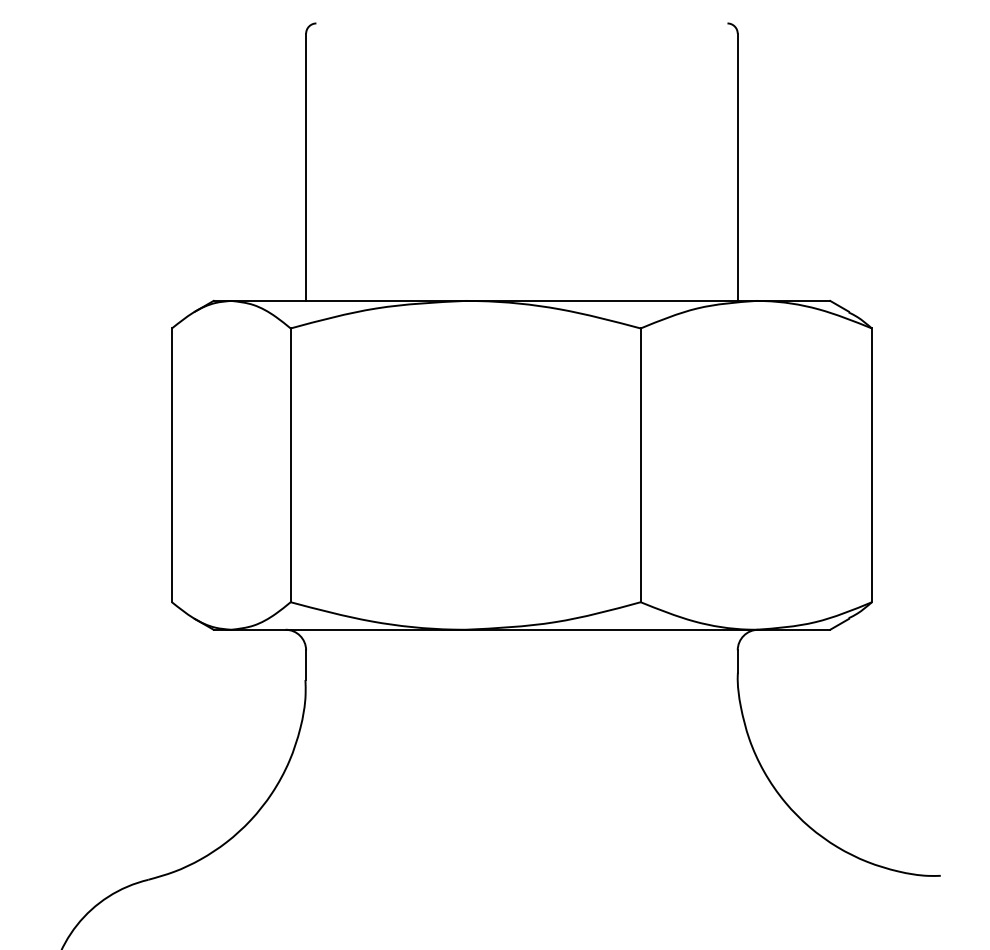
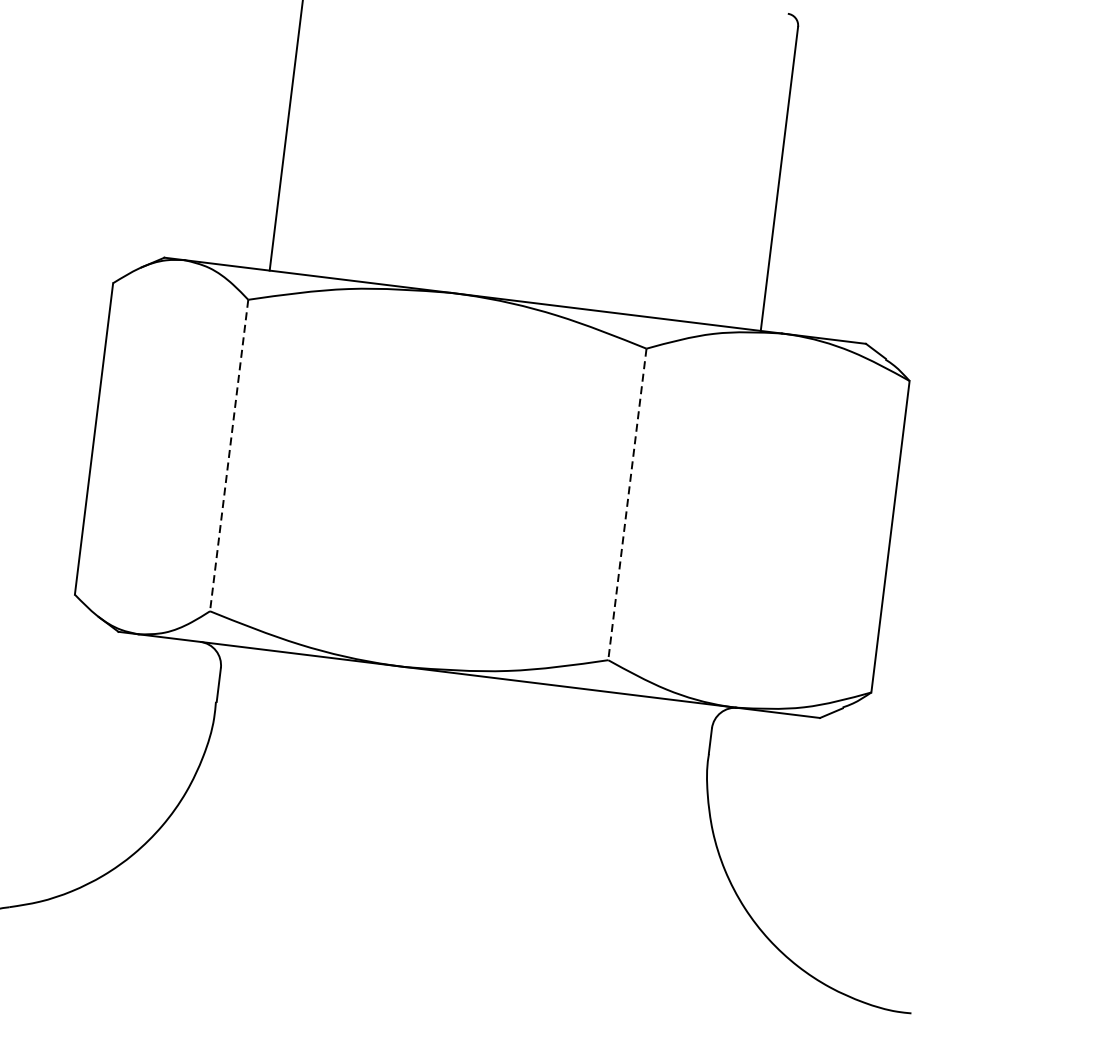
line: (290, 465) -> (228, 455), solid -> dashed
line: (640, 465) -> (627, 504), solid -> dashed

